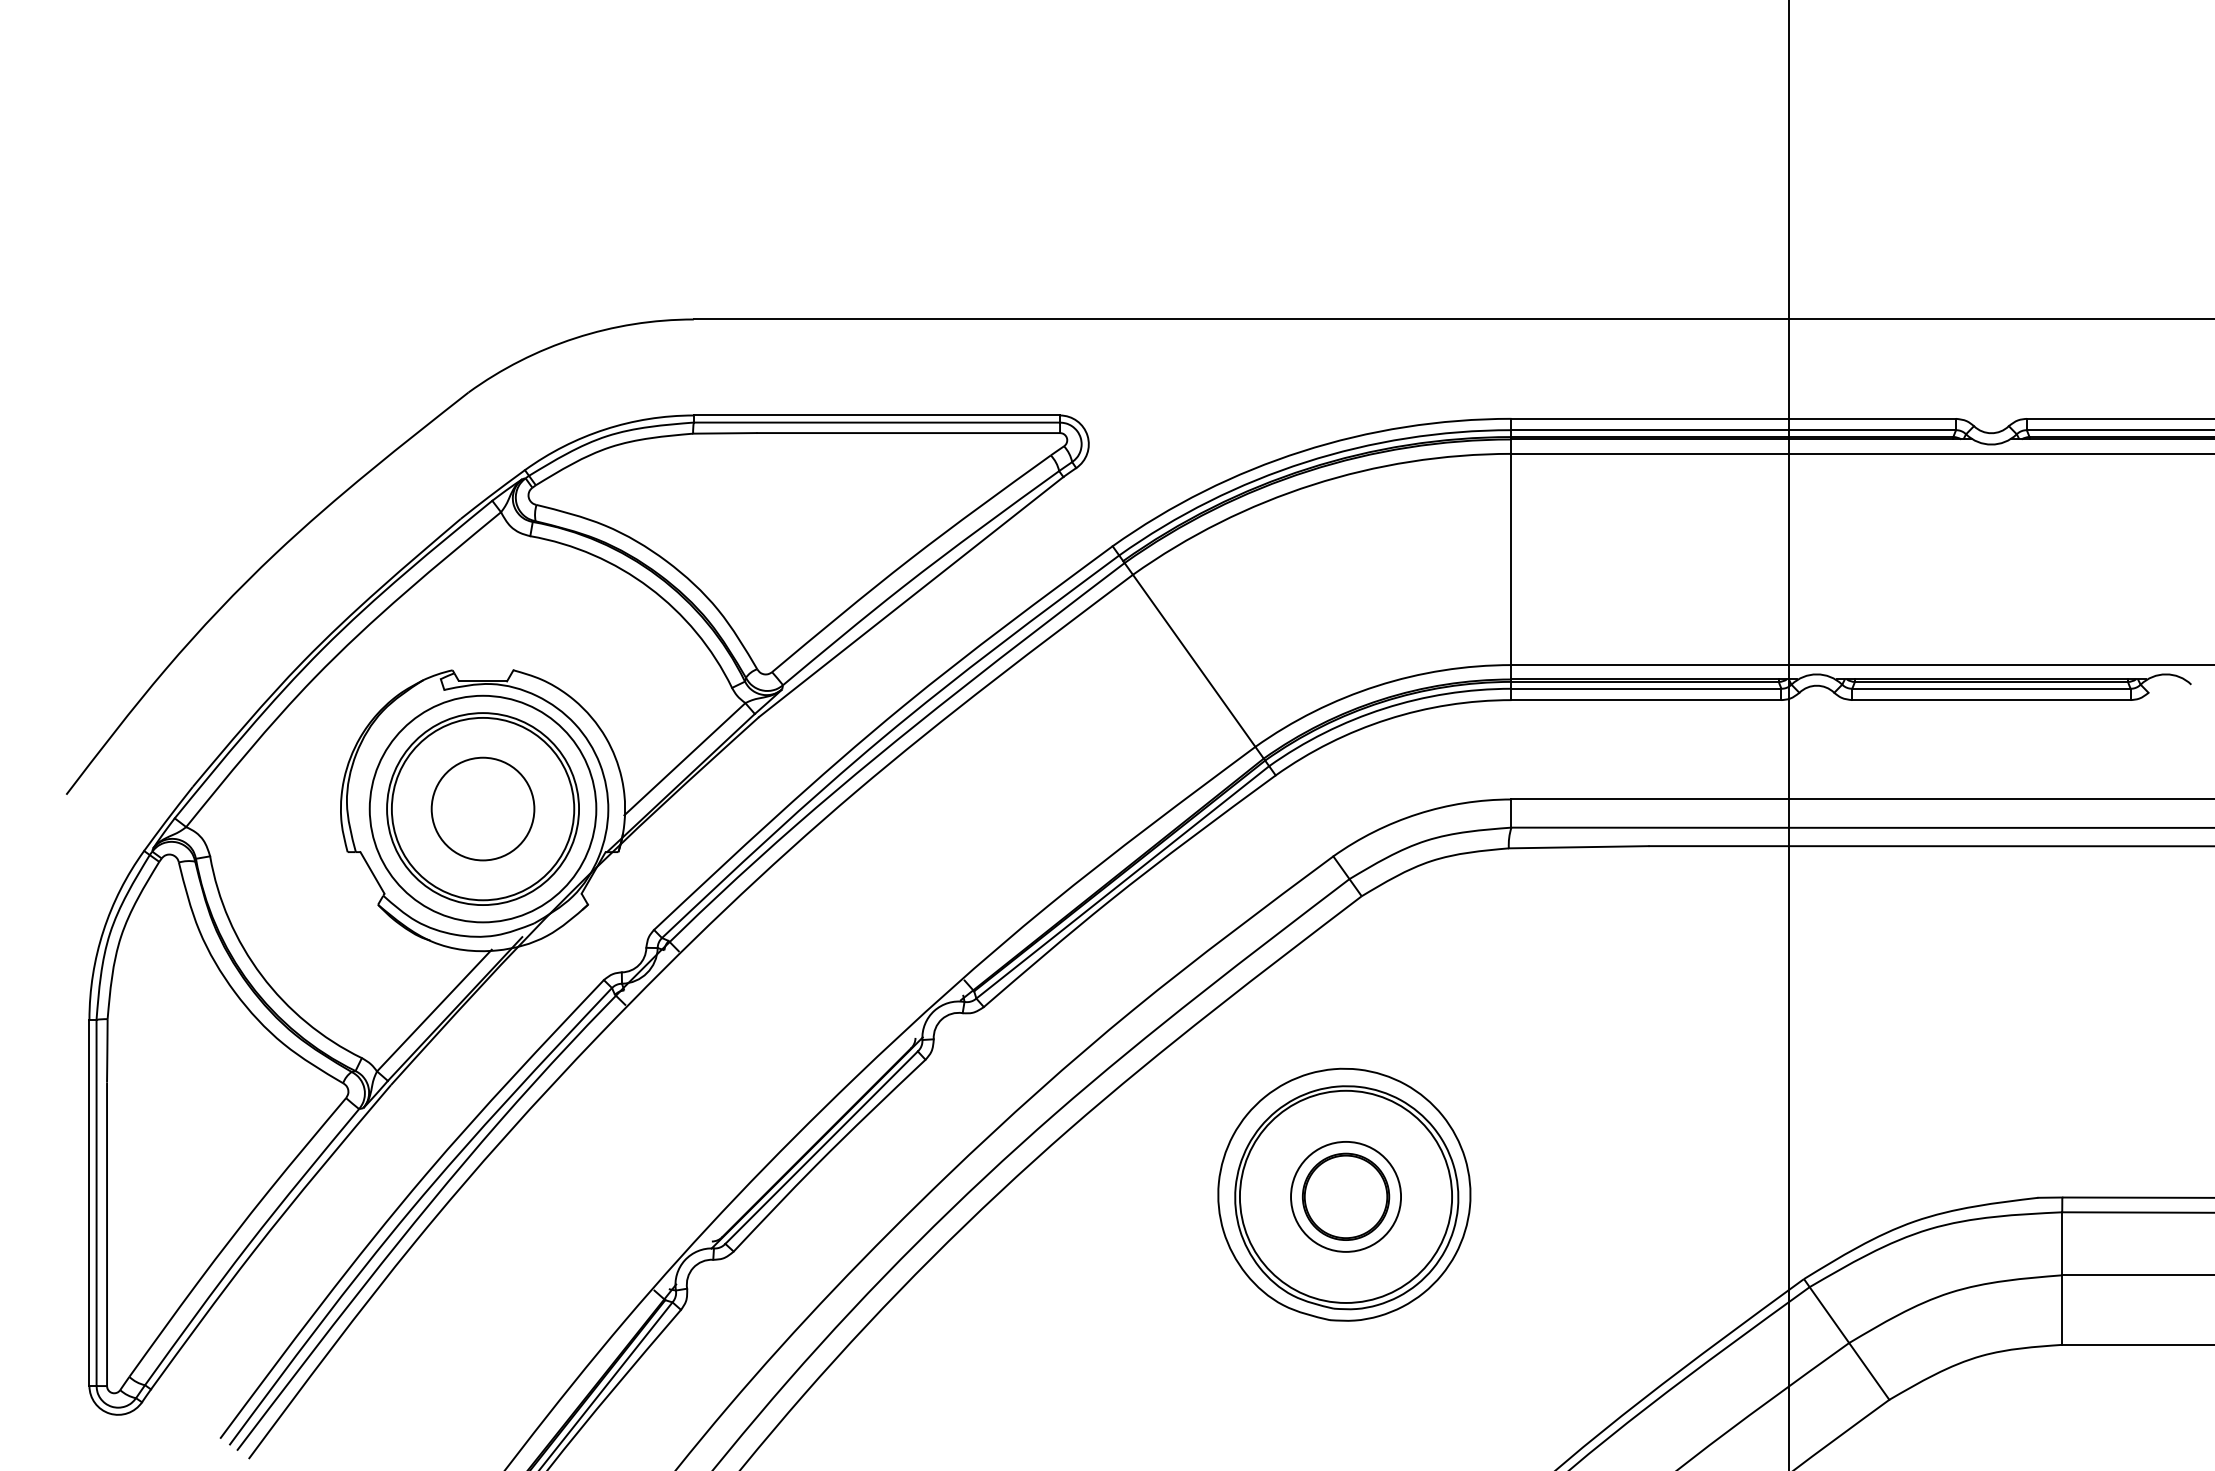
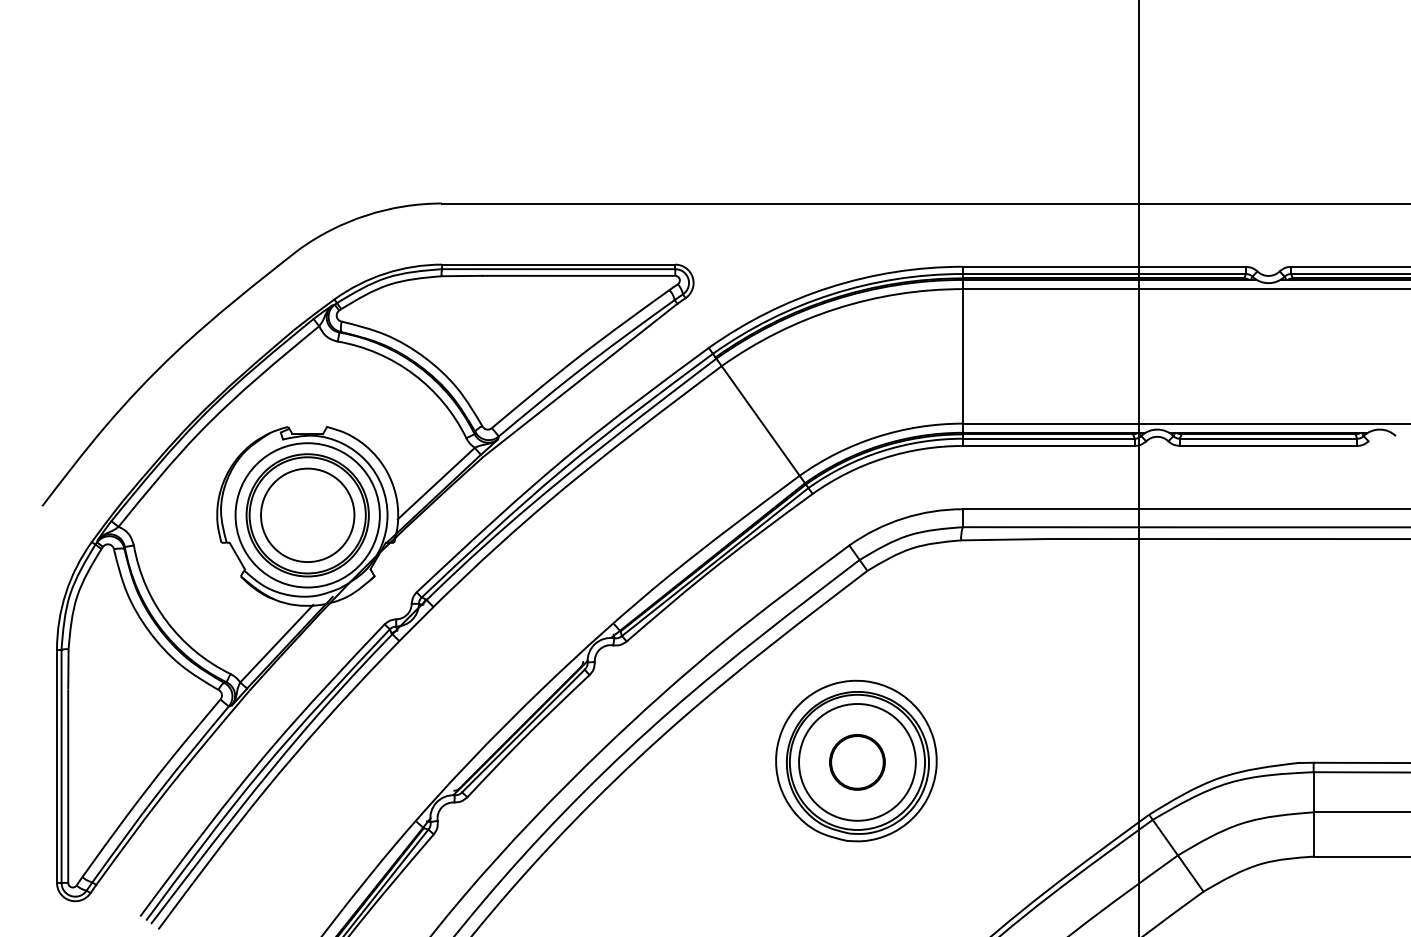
circle: (482, 809) -> (307, 515), size x1.43
circle: (1346, 1195) -> (857, 761), size x1.67

